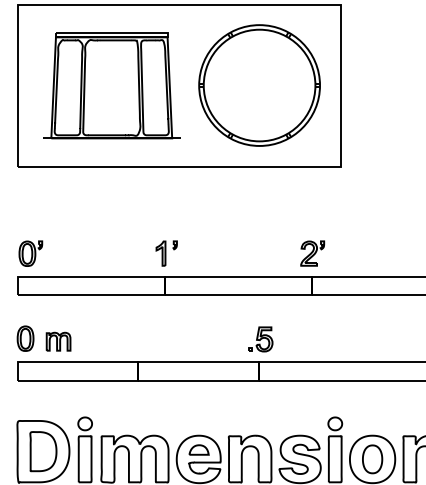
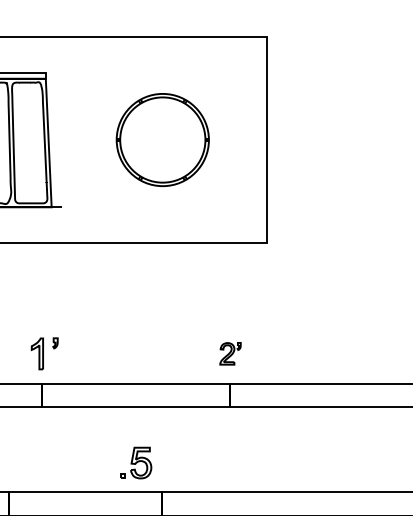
part: (259, 85) -> (162, 140), size x0.6
part: (312, 253) -> (230, 353), size x0.7
part: (260, 339) -> (136, 463), moved

